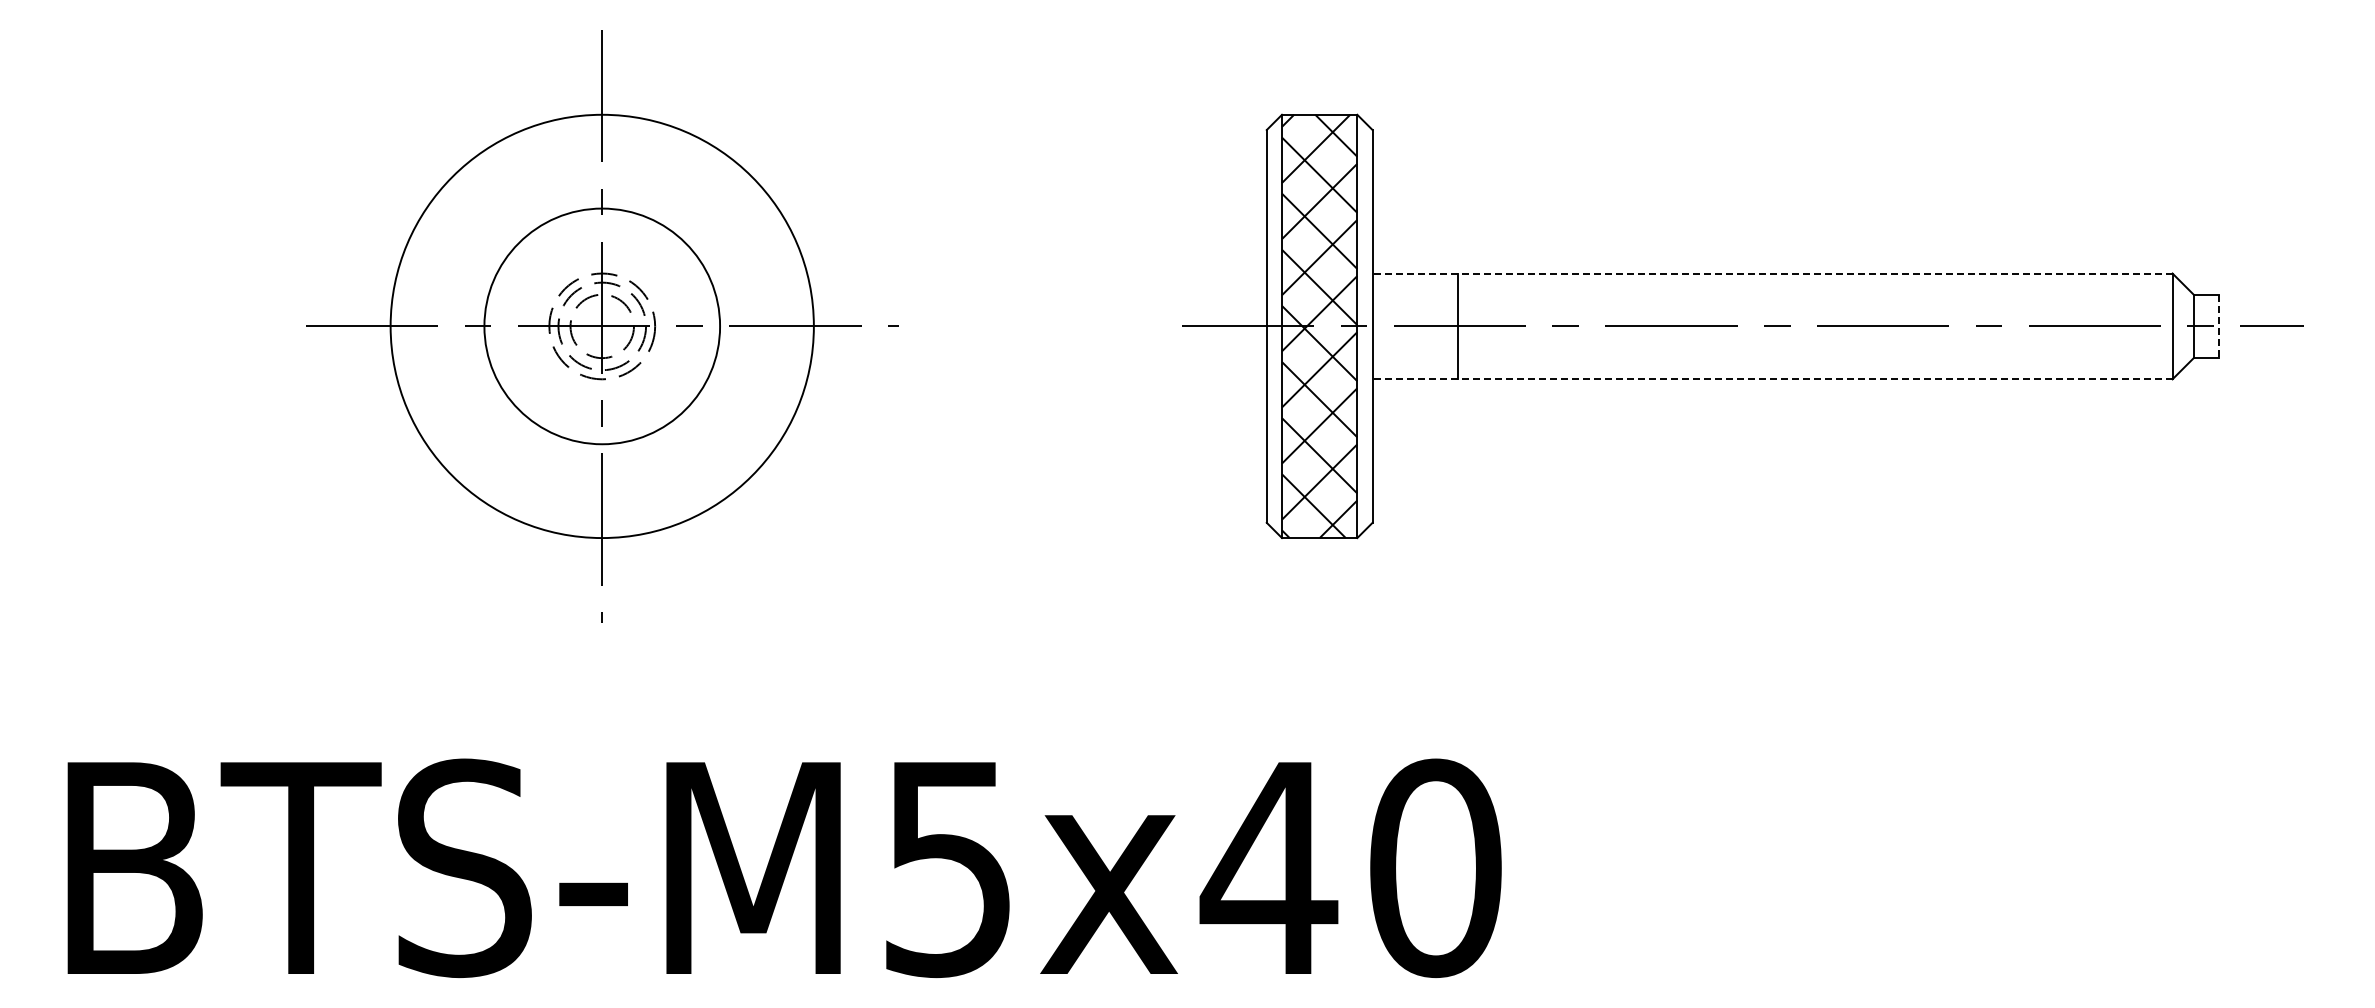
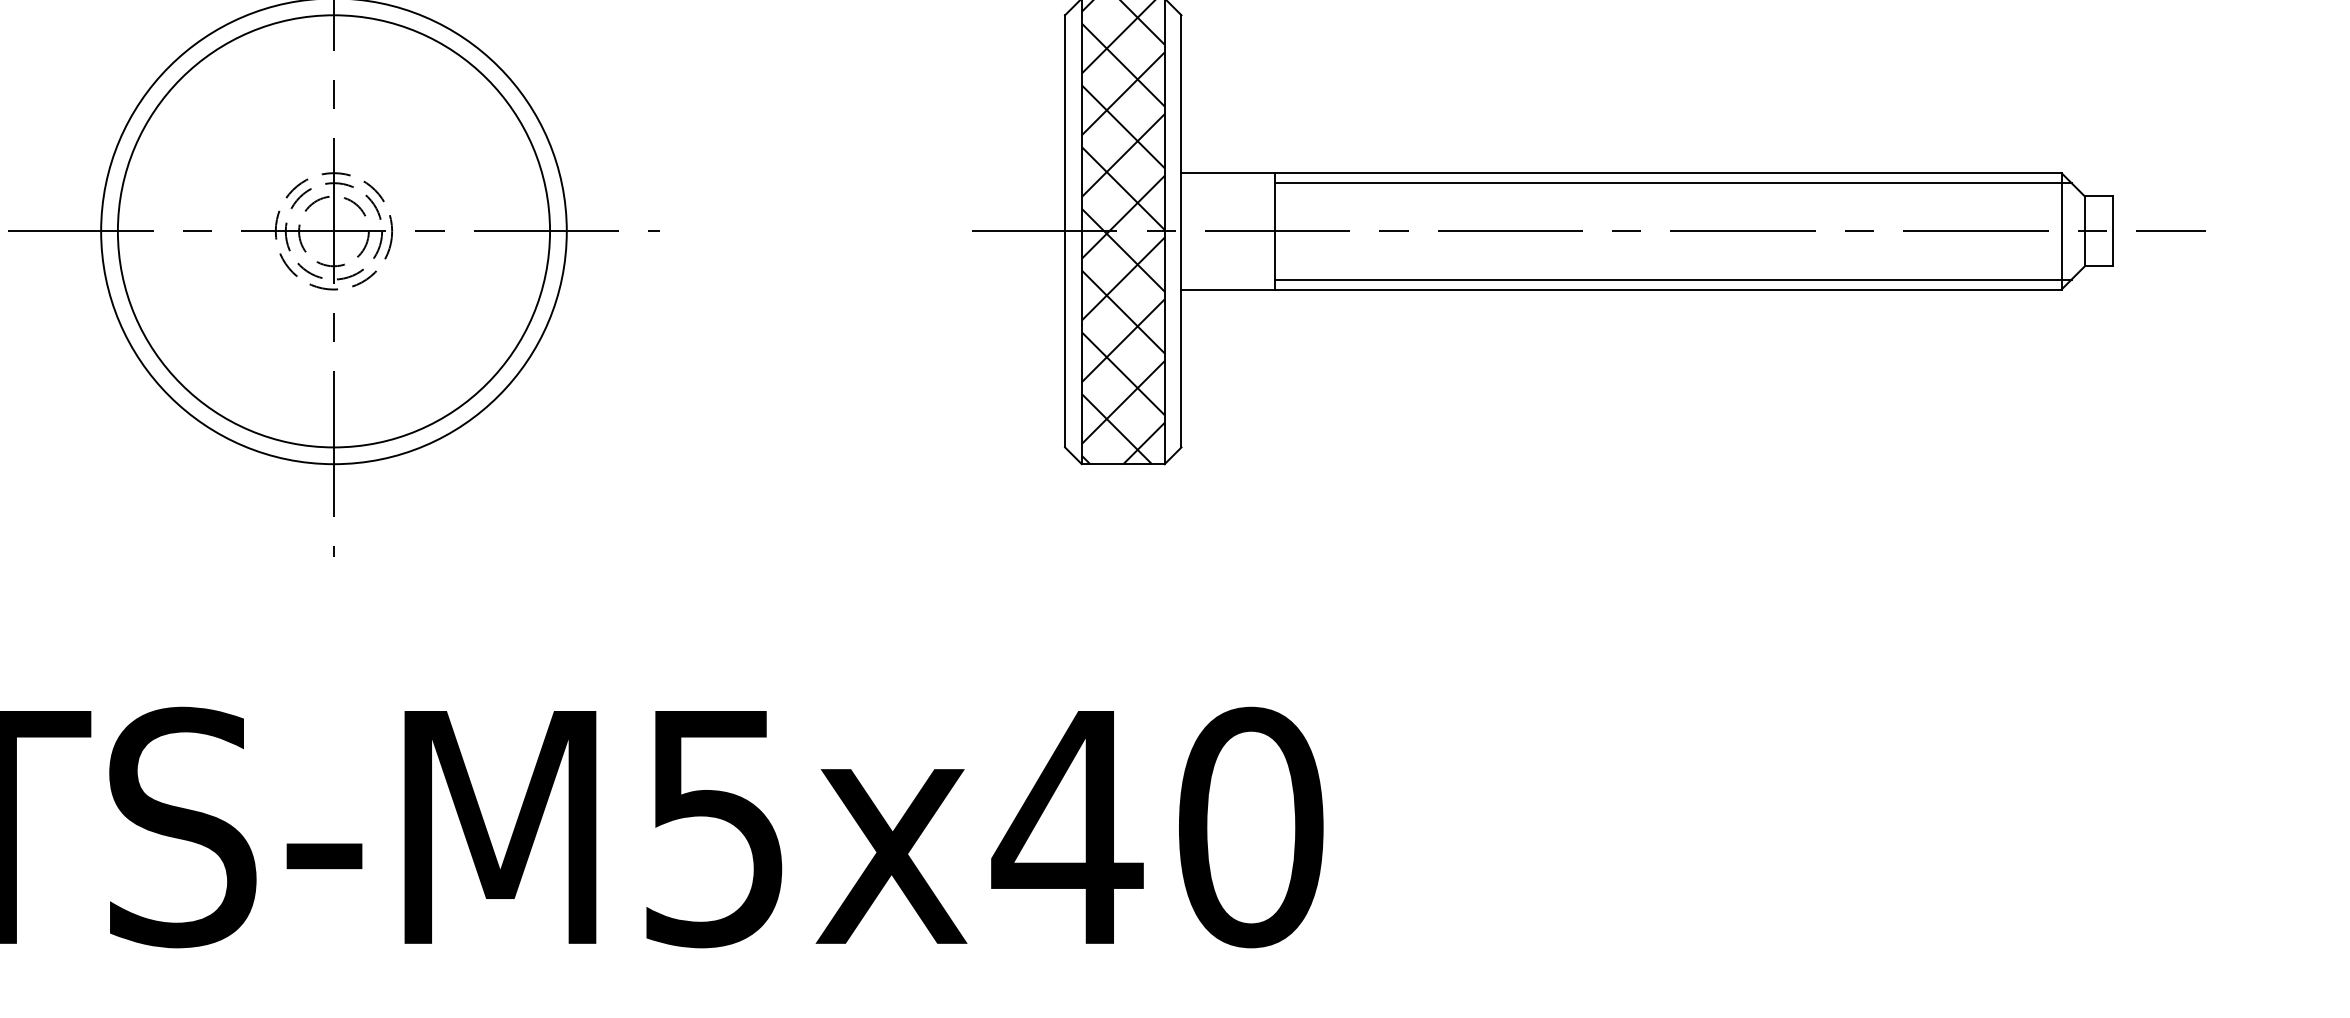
line: (1772, 273) -> (1621, 173), dashed -> solid
line: (1819, 282) -> (1673, 183), added
circle: (601, 326) -> (333, 231), size x1.67
line: (2219, 326) -> (2113, 231), dashed -> solid
line: (1819, 370) -> (1673, 279), added
line: (1772, 379) -> (1621, 289), dashed -> solid

